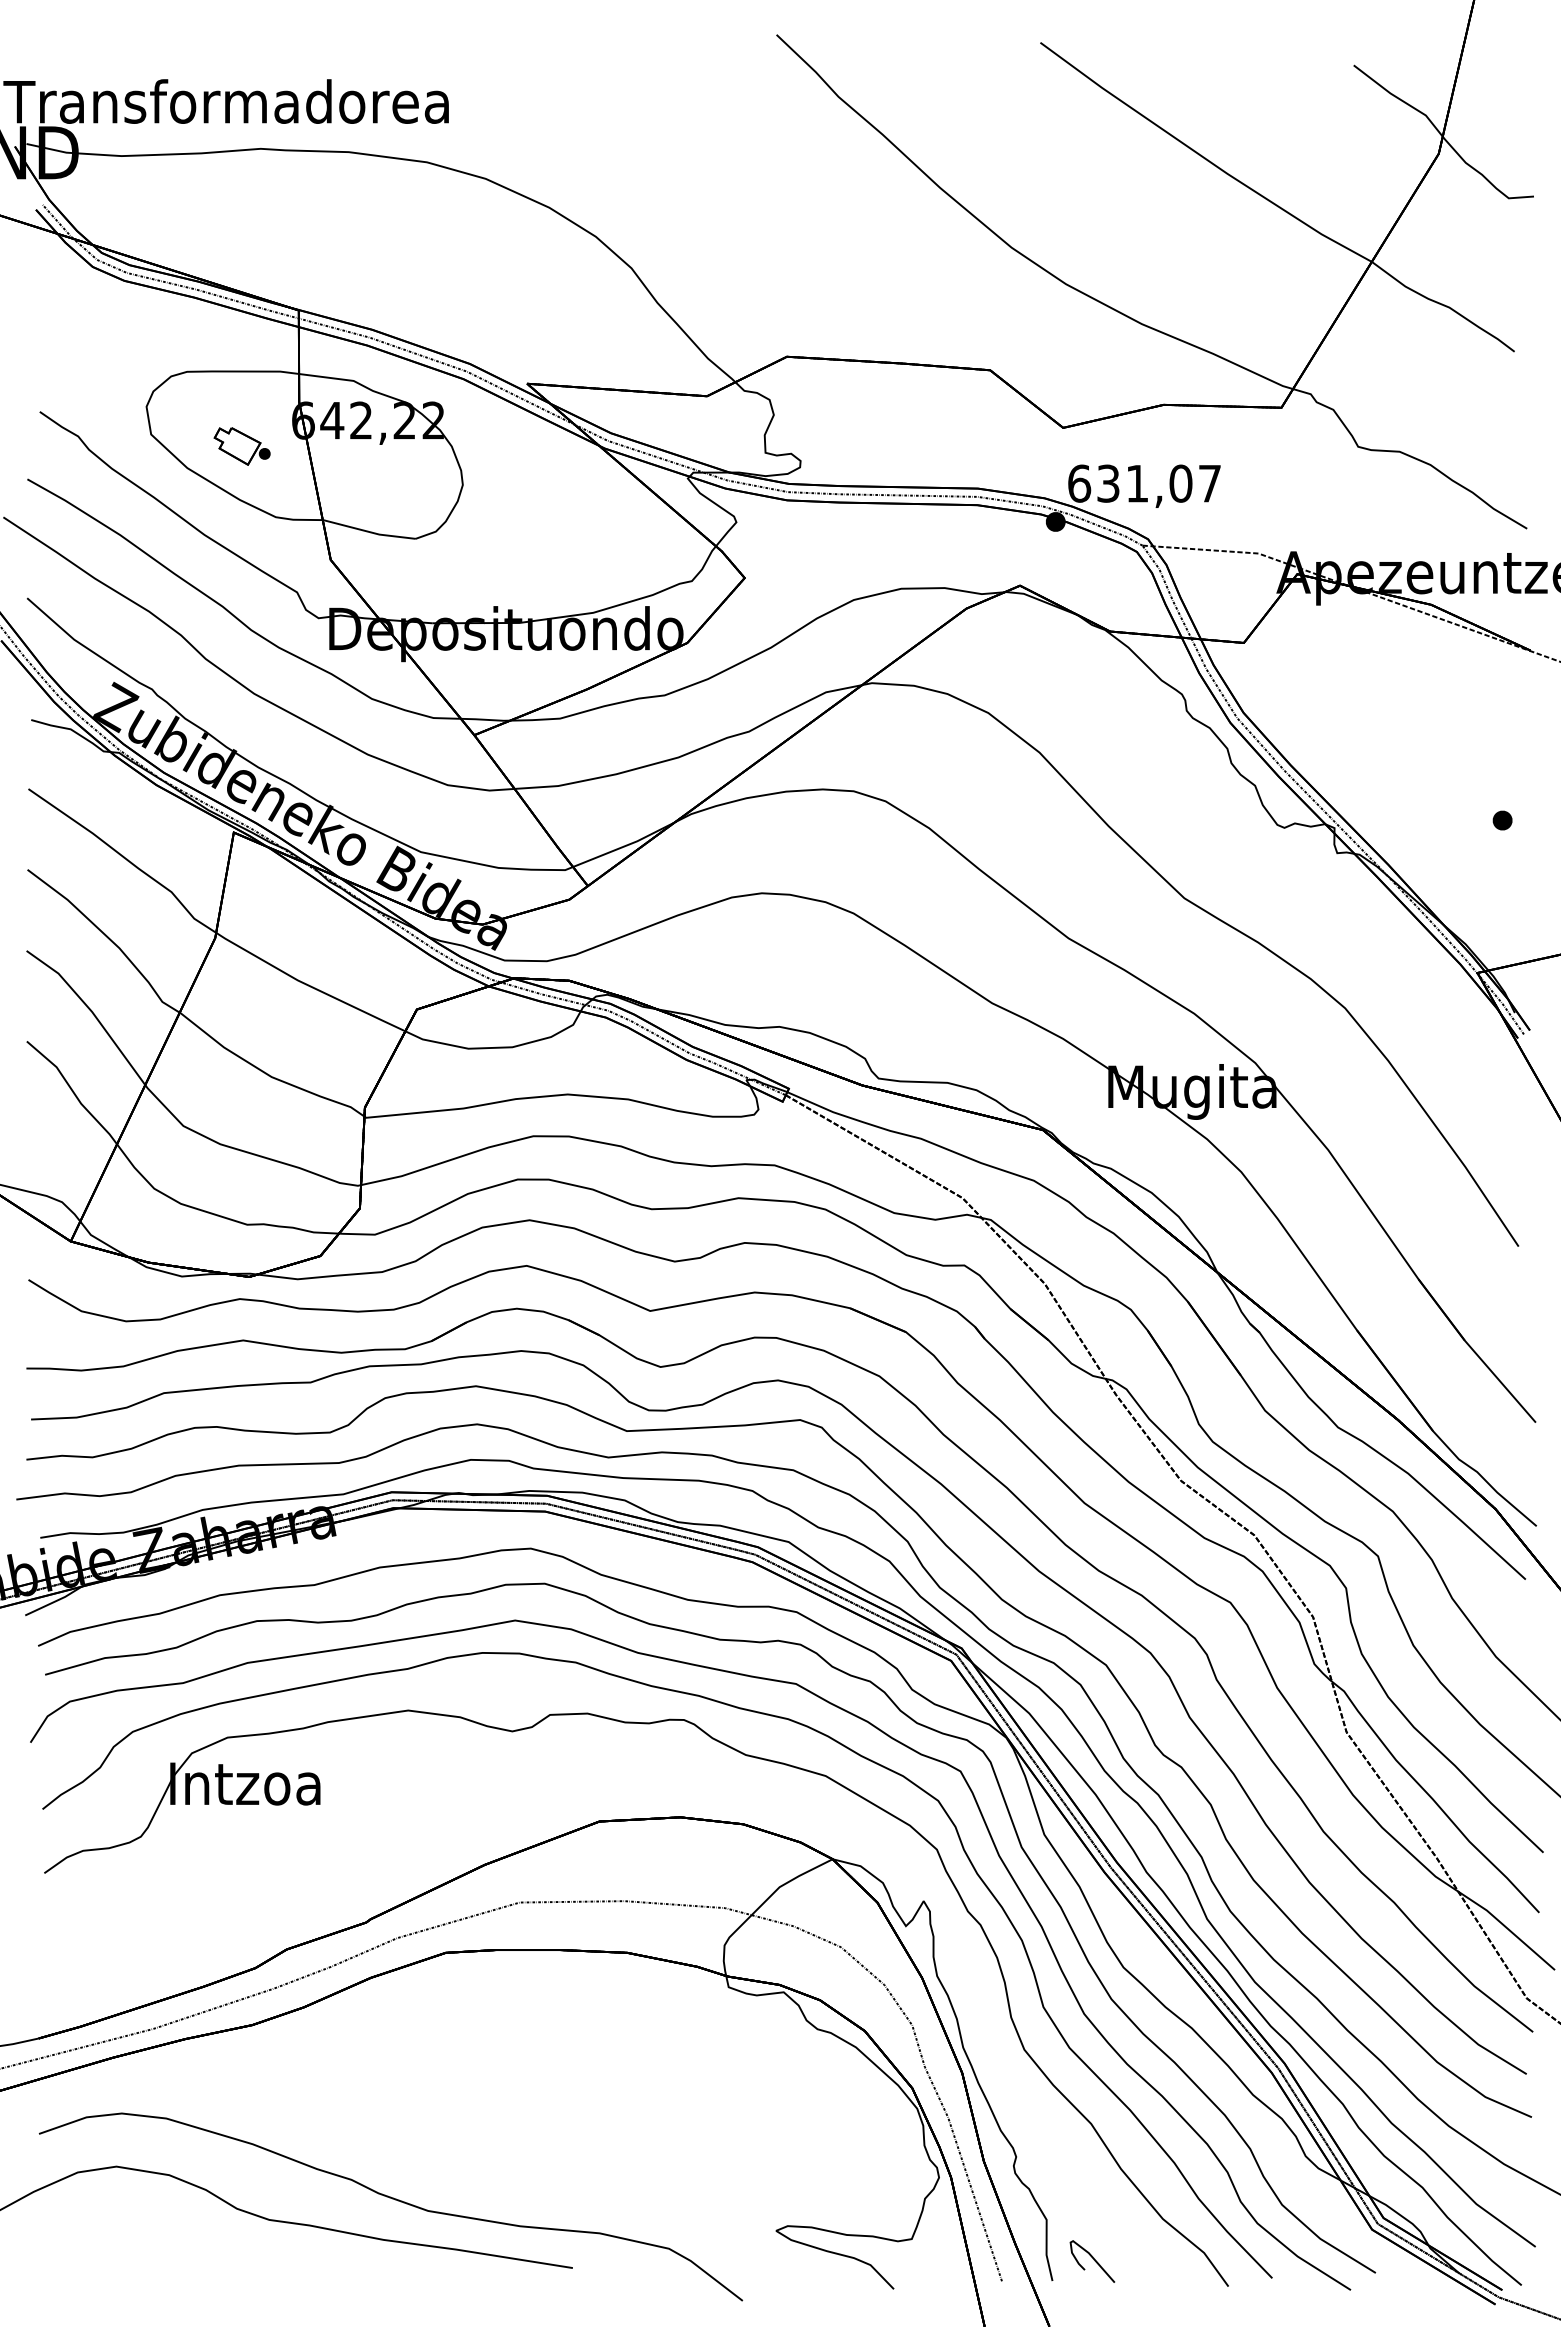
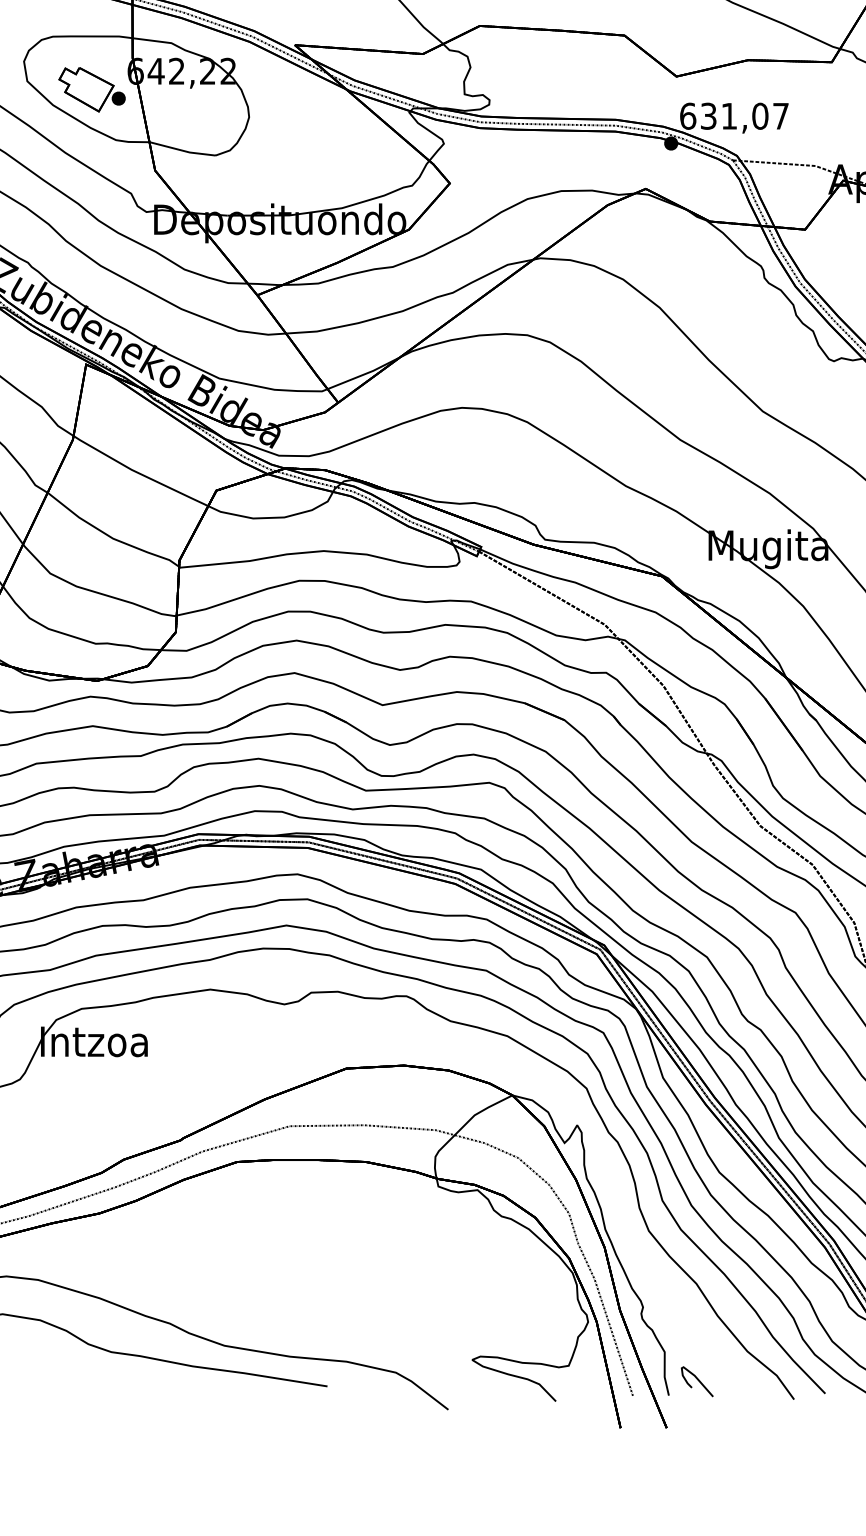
part: (242, 446) -> (92, 89), size x1.67

